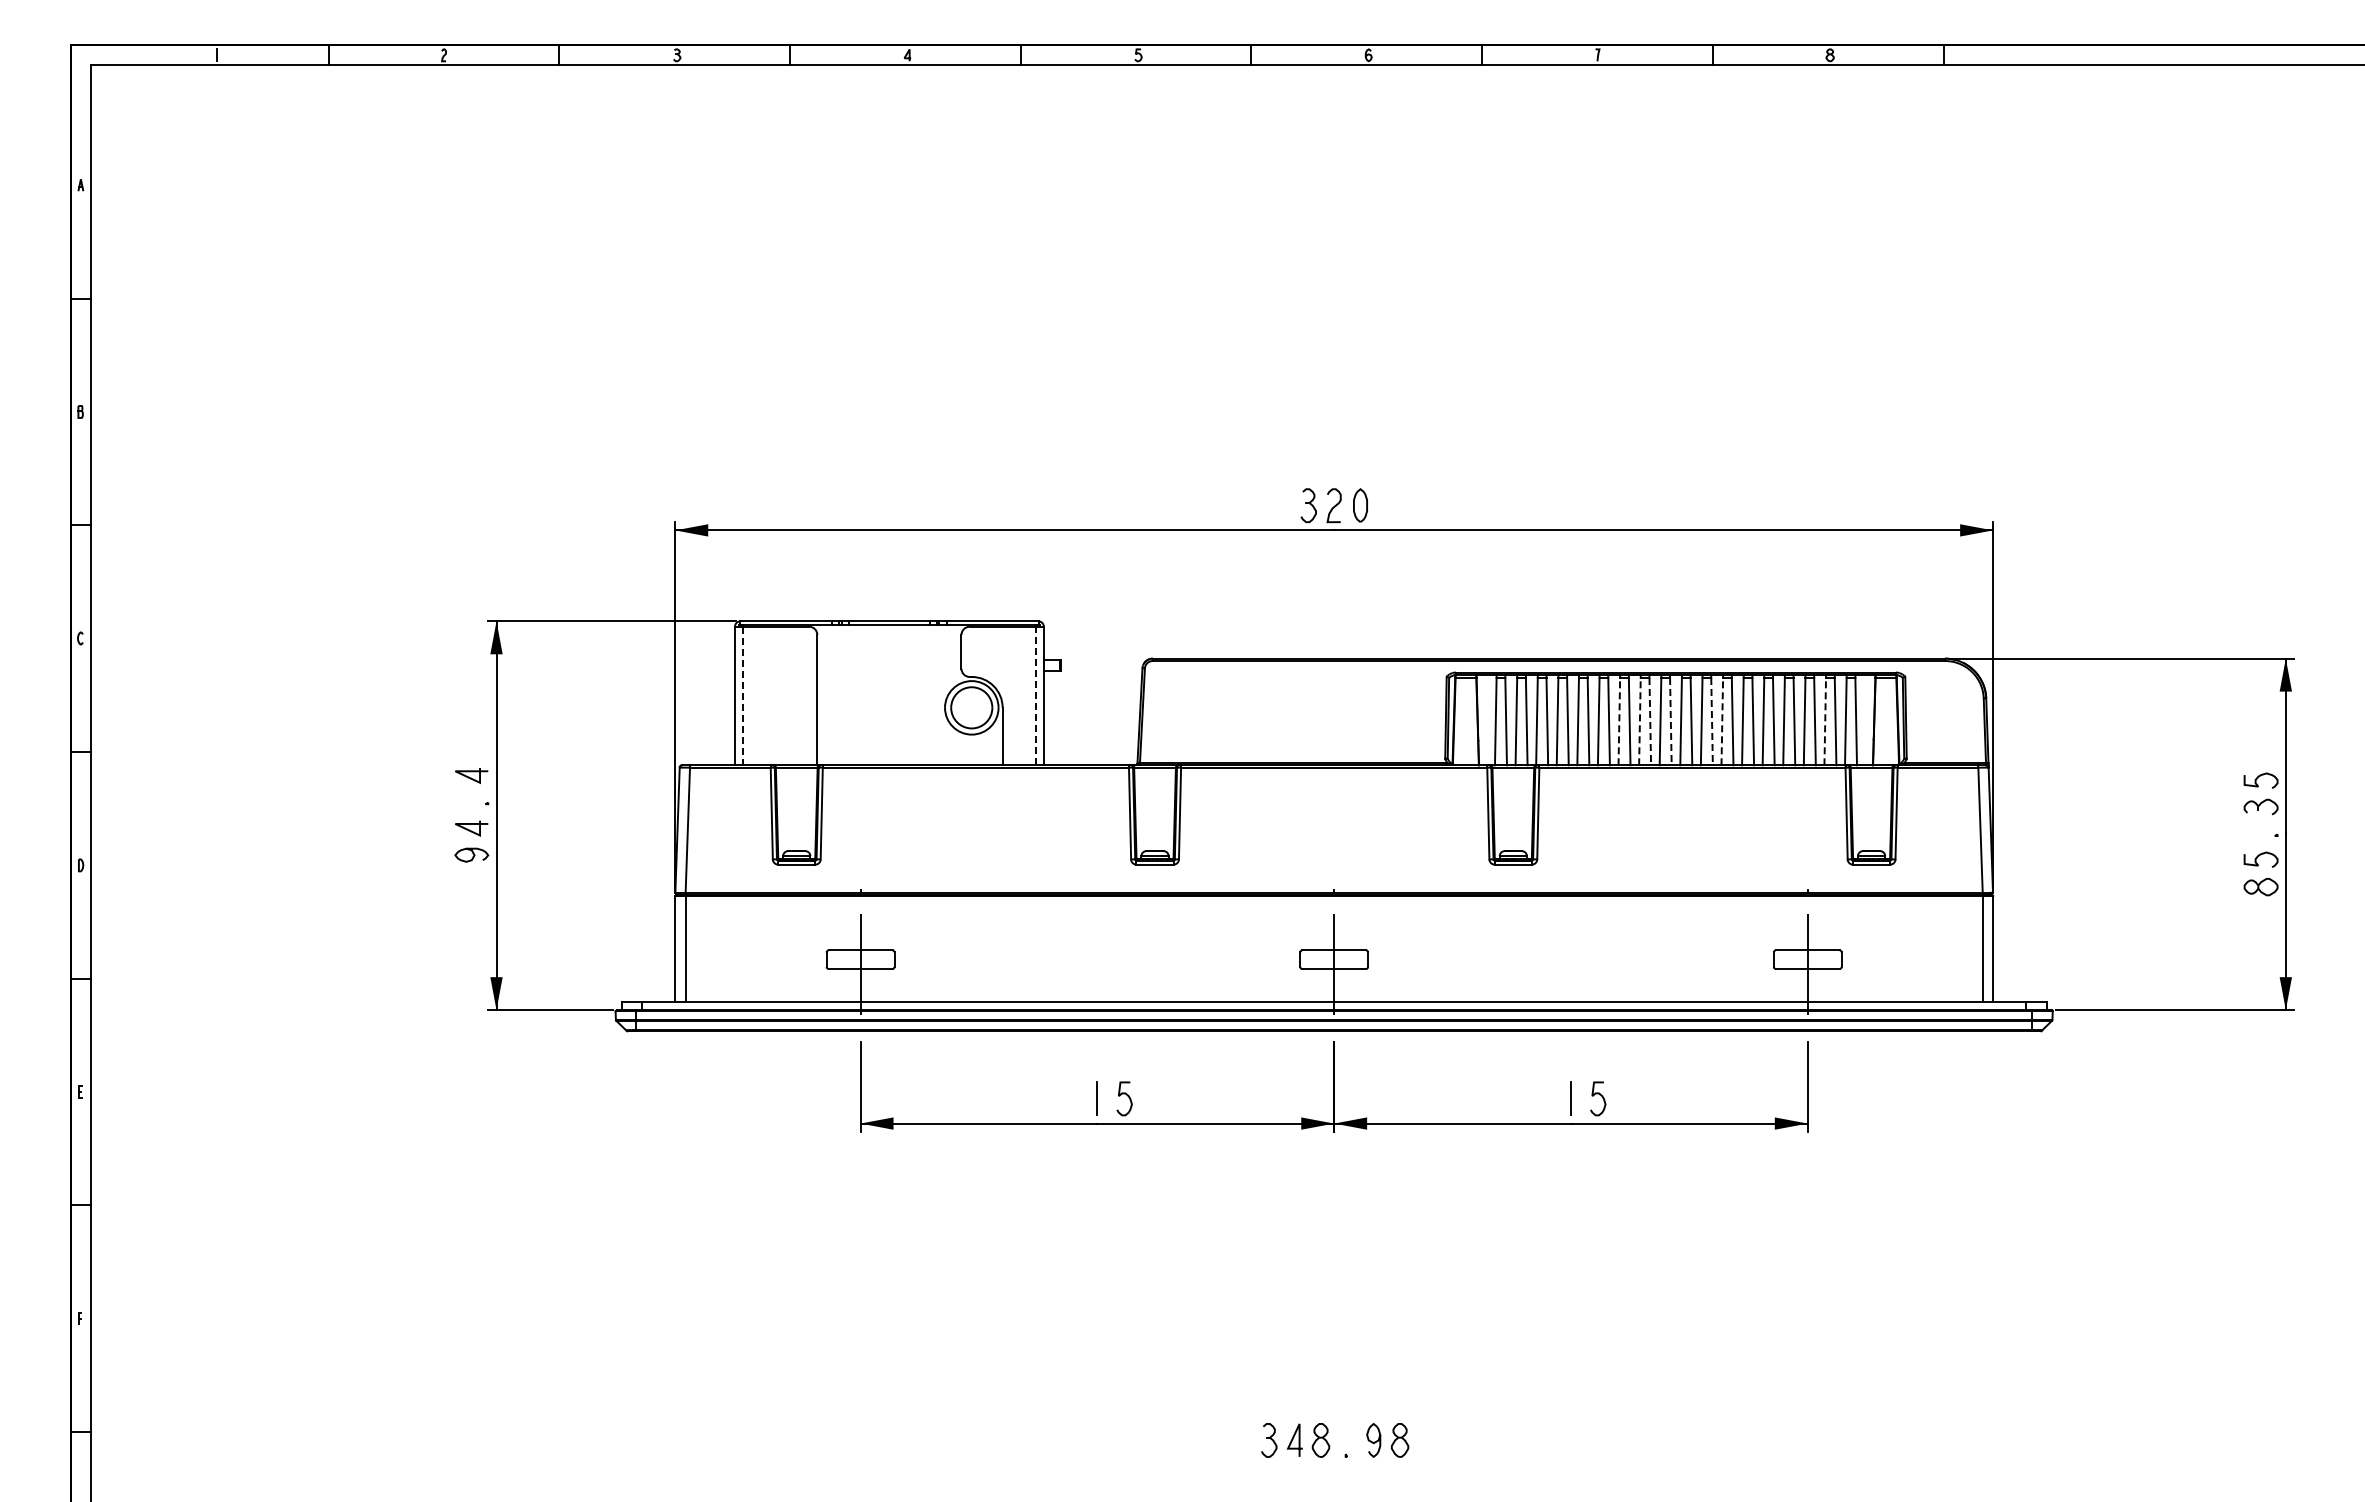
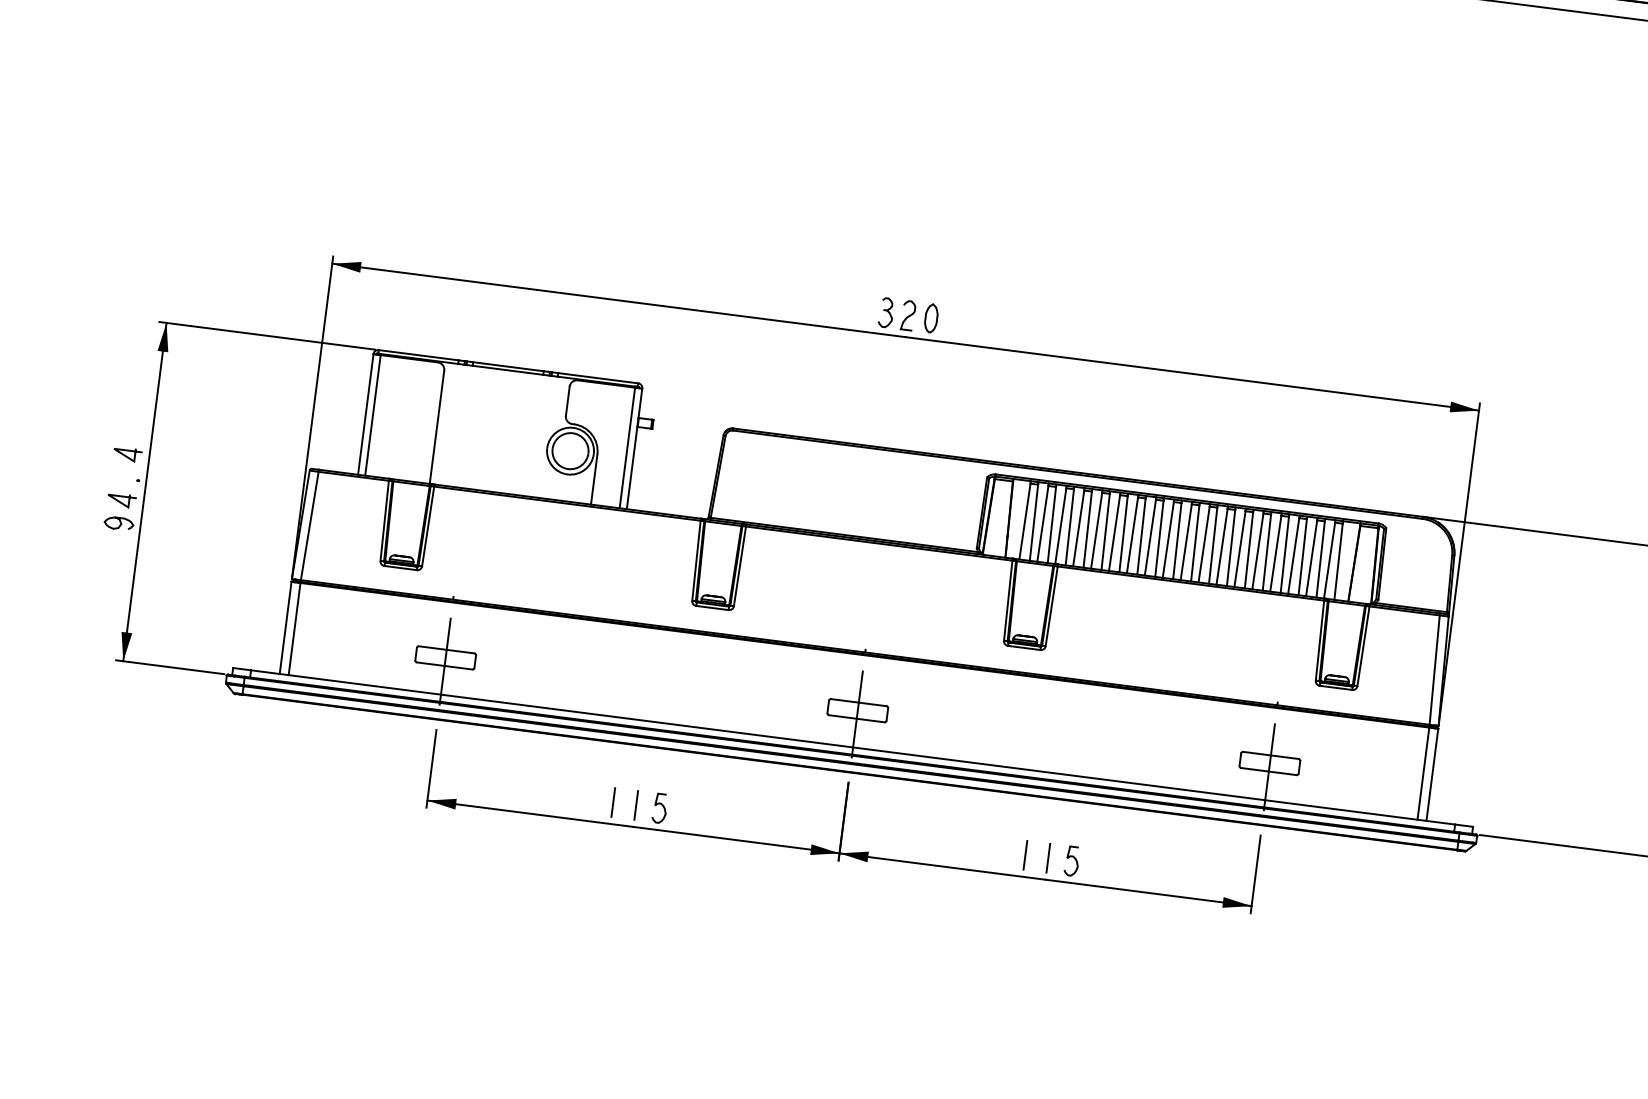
line: (1035, 695) -> (627, 447), dashed -> solid
line: (743, 696) -> (373, 415), dashed -> solid
line: (1619, 721) -> (1132, 535), dashed -> solid
line: (1639, 721) -> (1150, 537), dashed -> solid
line: (1650, 721) -> (1159, 538), dashed -> solid
line: (1670, 721) -> (1177, 540), dashed -> solid
line: (1712, 721) -> (1213, 545), dashed -> solid
line: (1722, 721) -> (1222, 546), dashed -> solid
line: (1825, 721) -> (1311, 558), dashed -> solid
line: (1070, 1098) -> (612, 802), added
line: (1544, 1098) -> (1025, 854), added

